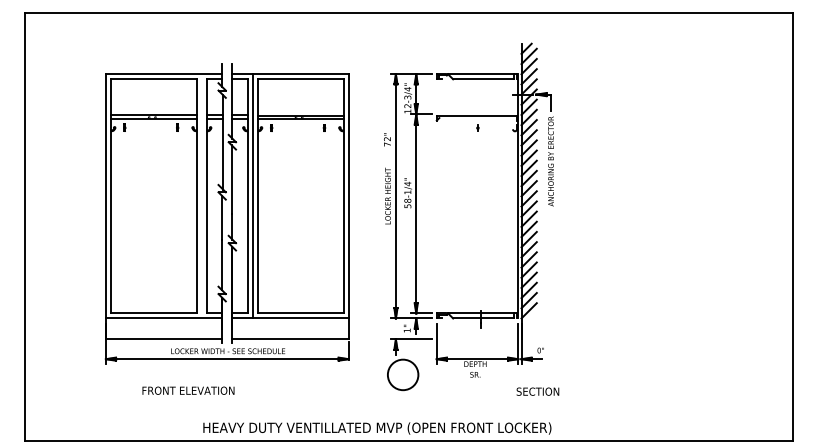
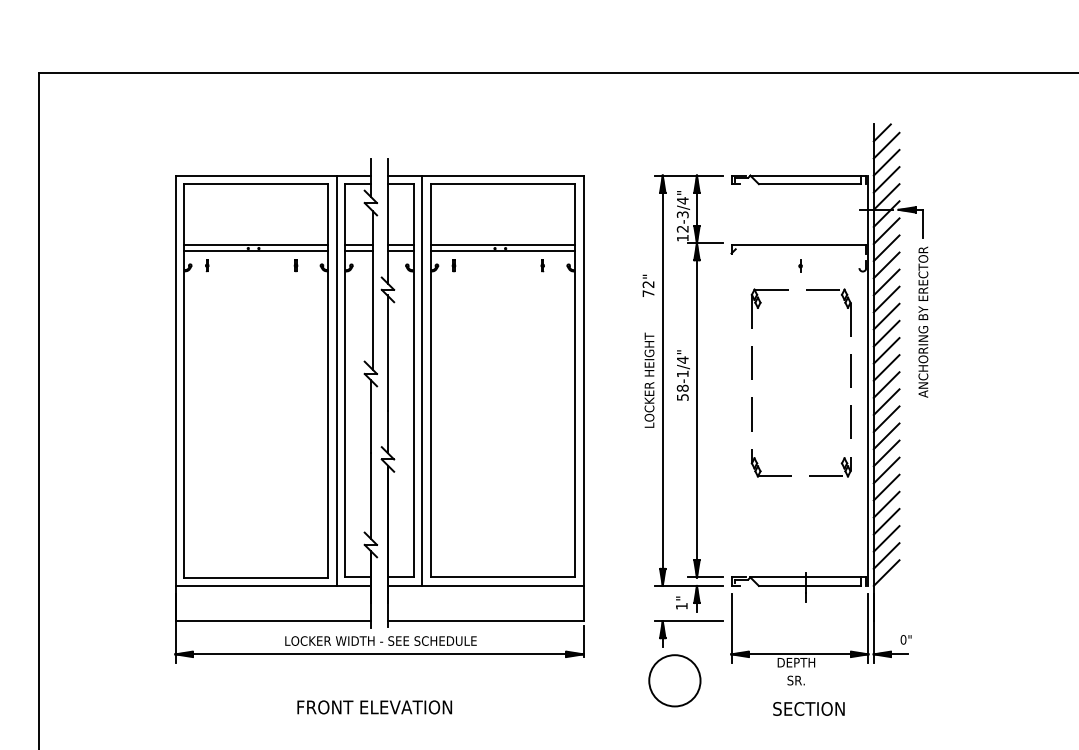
part: (449, 195) -> (752, 379), added
line: (201, 196) -> (336, 381), added
text: (188, 390) -> (374, 706), moved
text: (537, 391) -> (808, 708), moved

